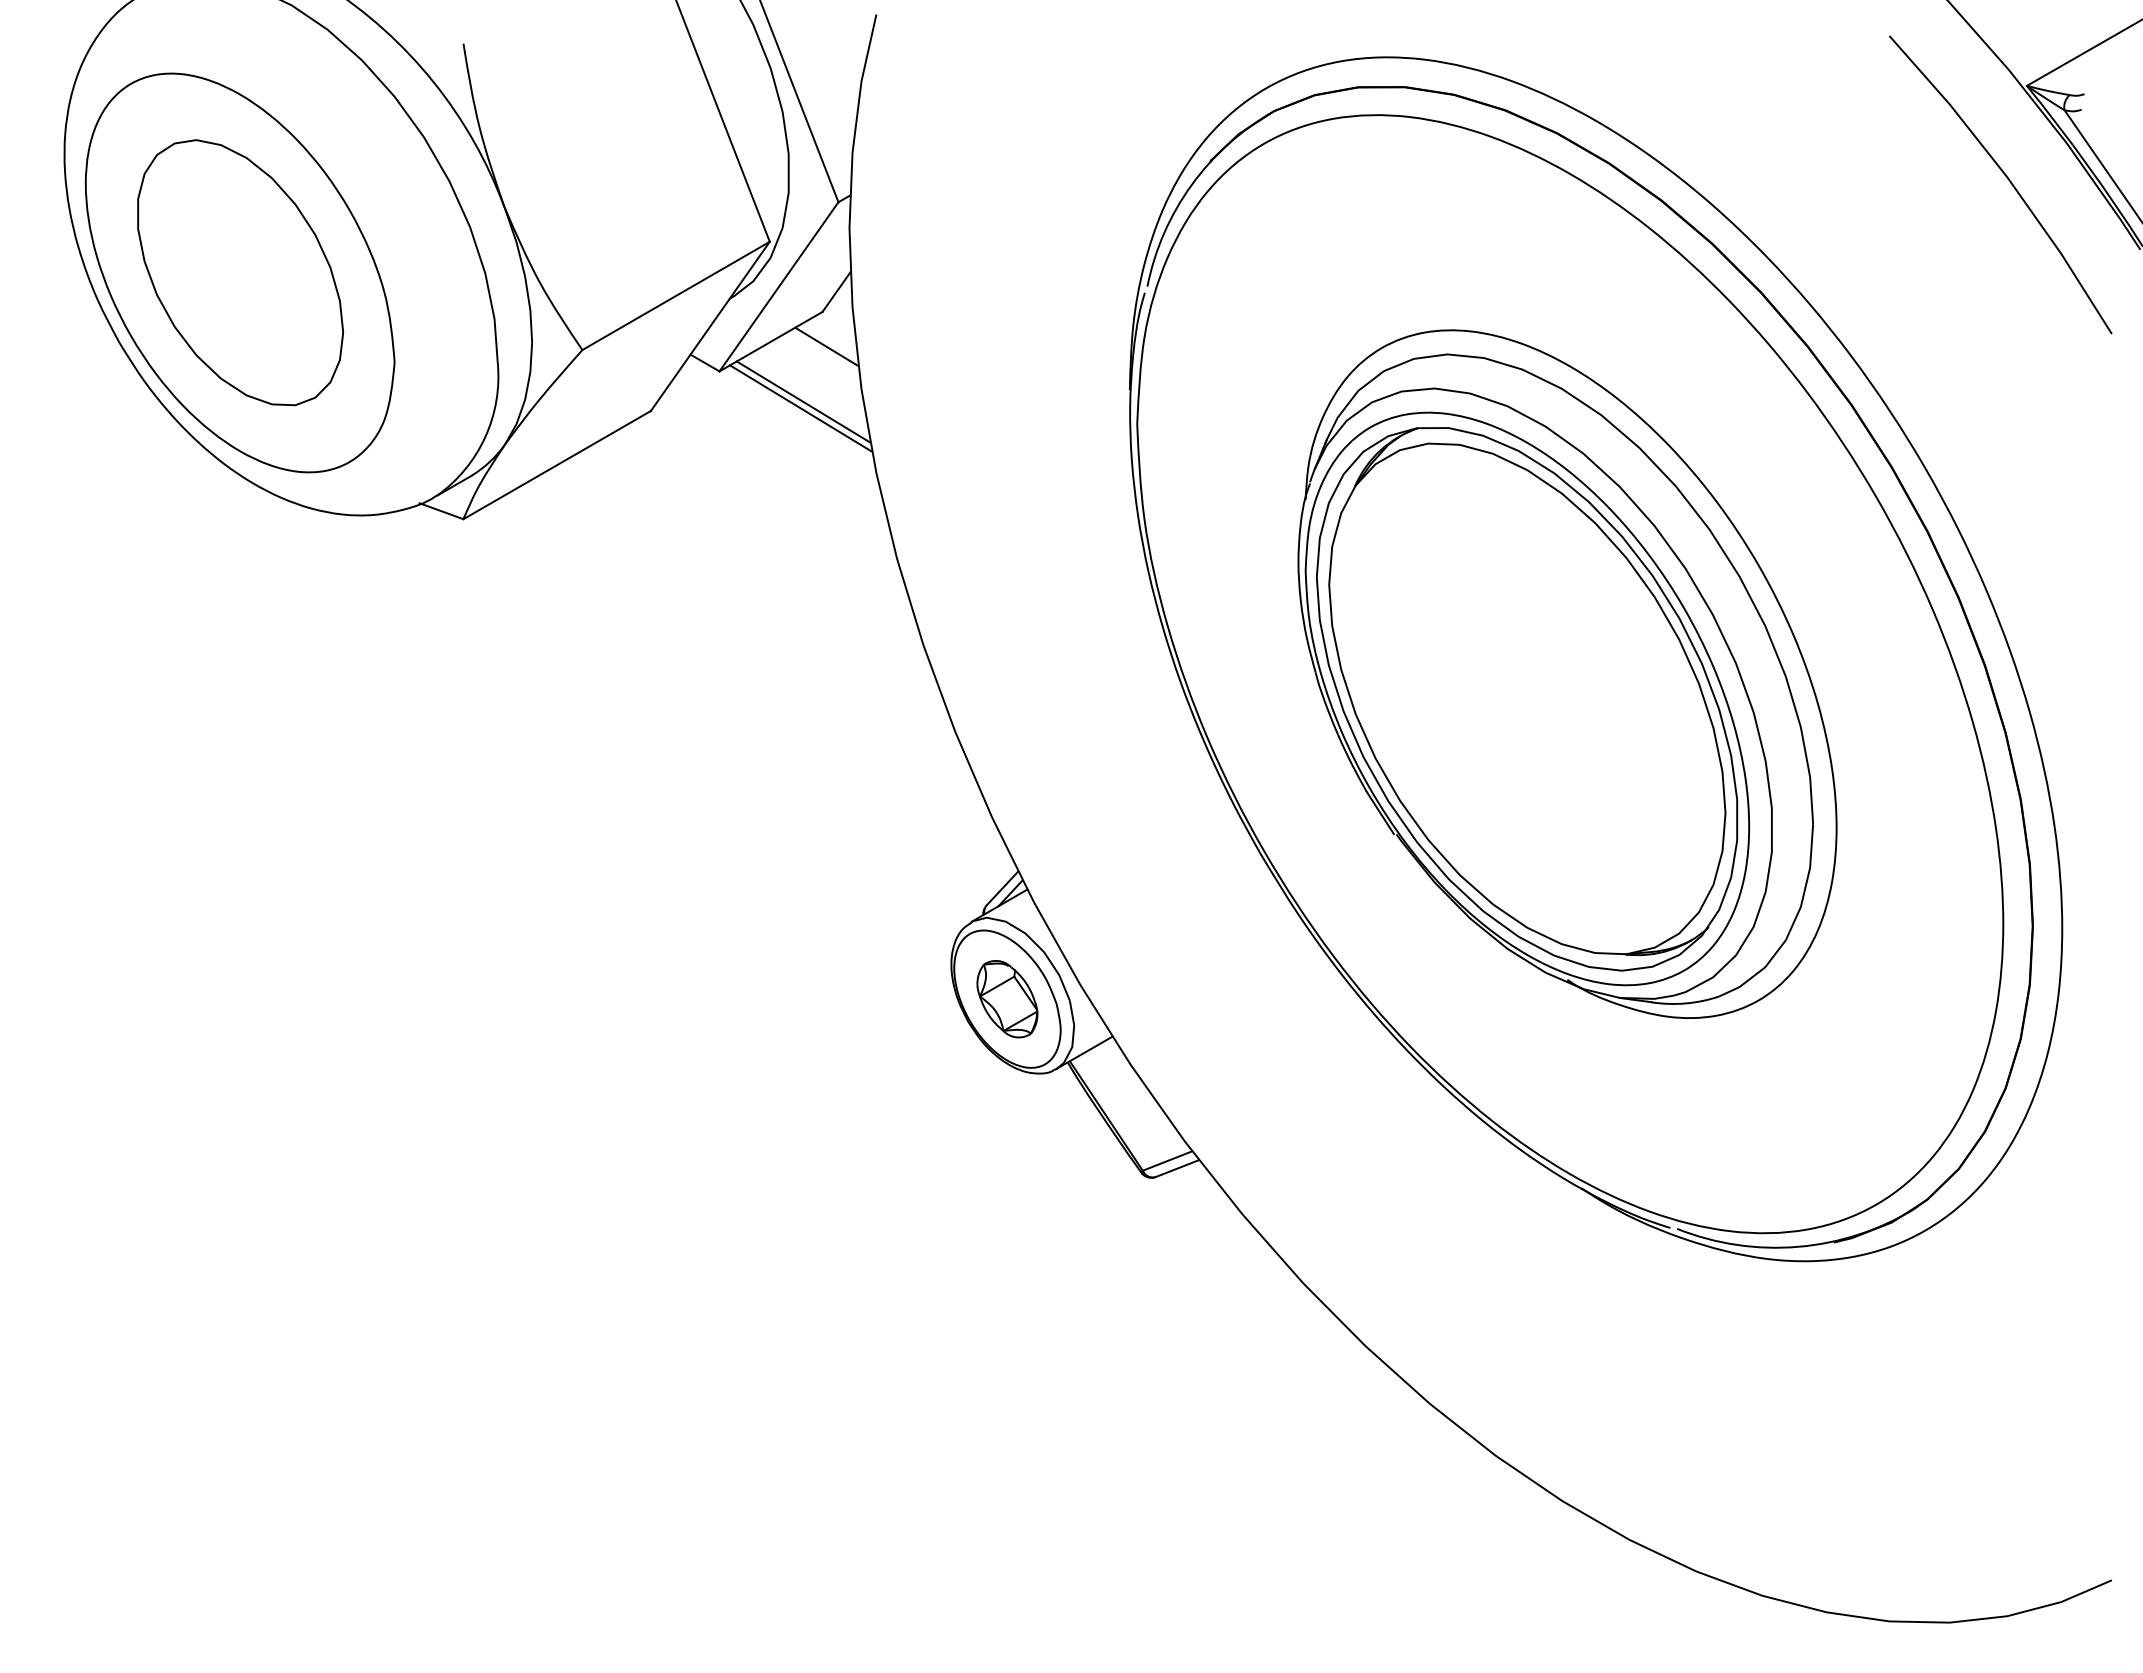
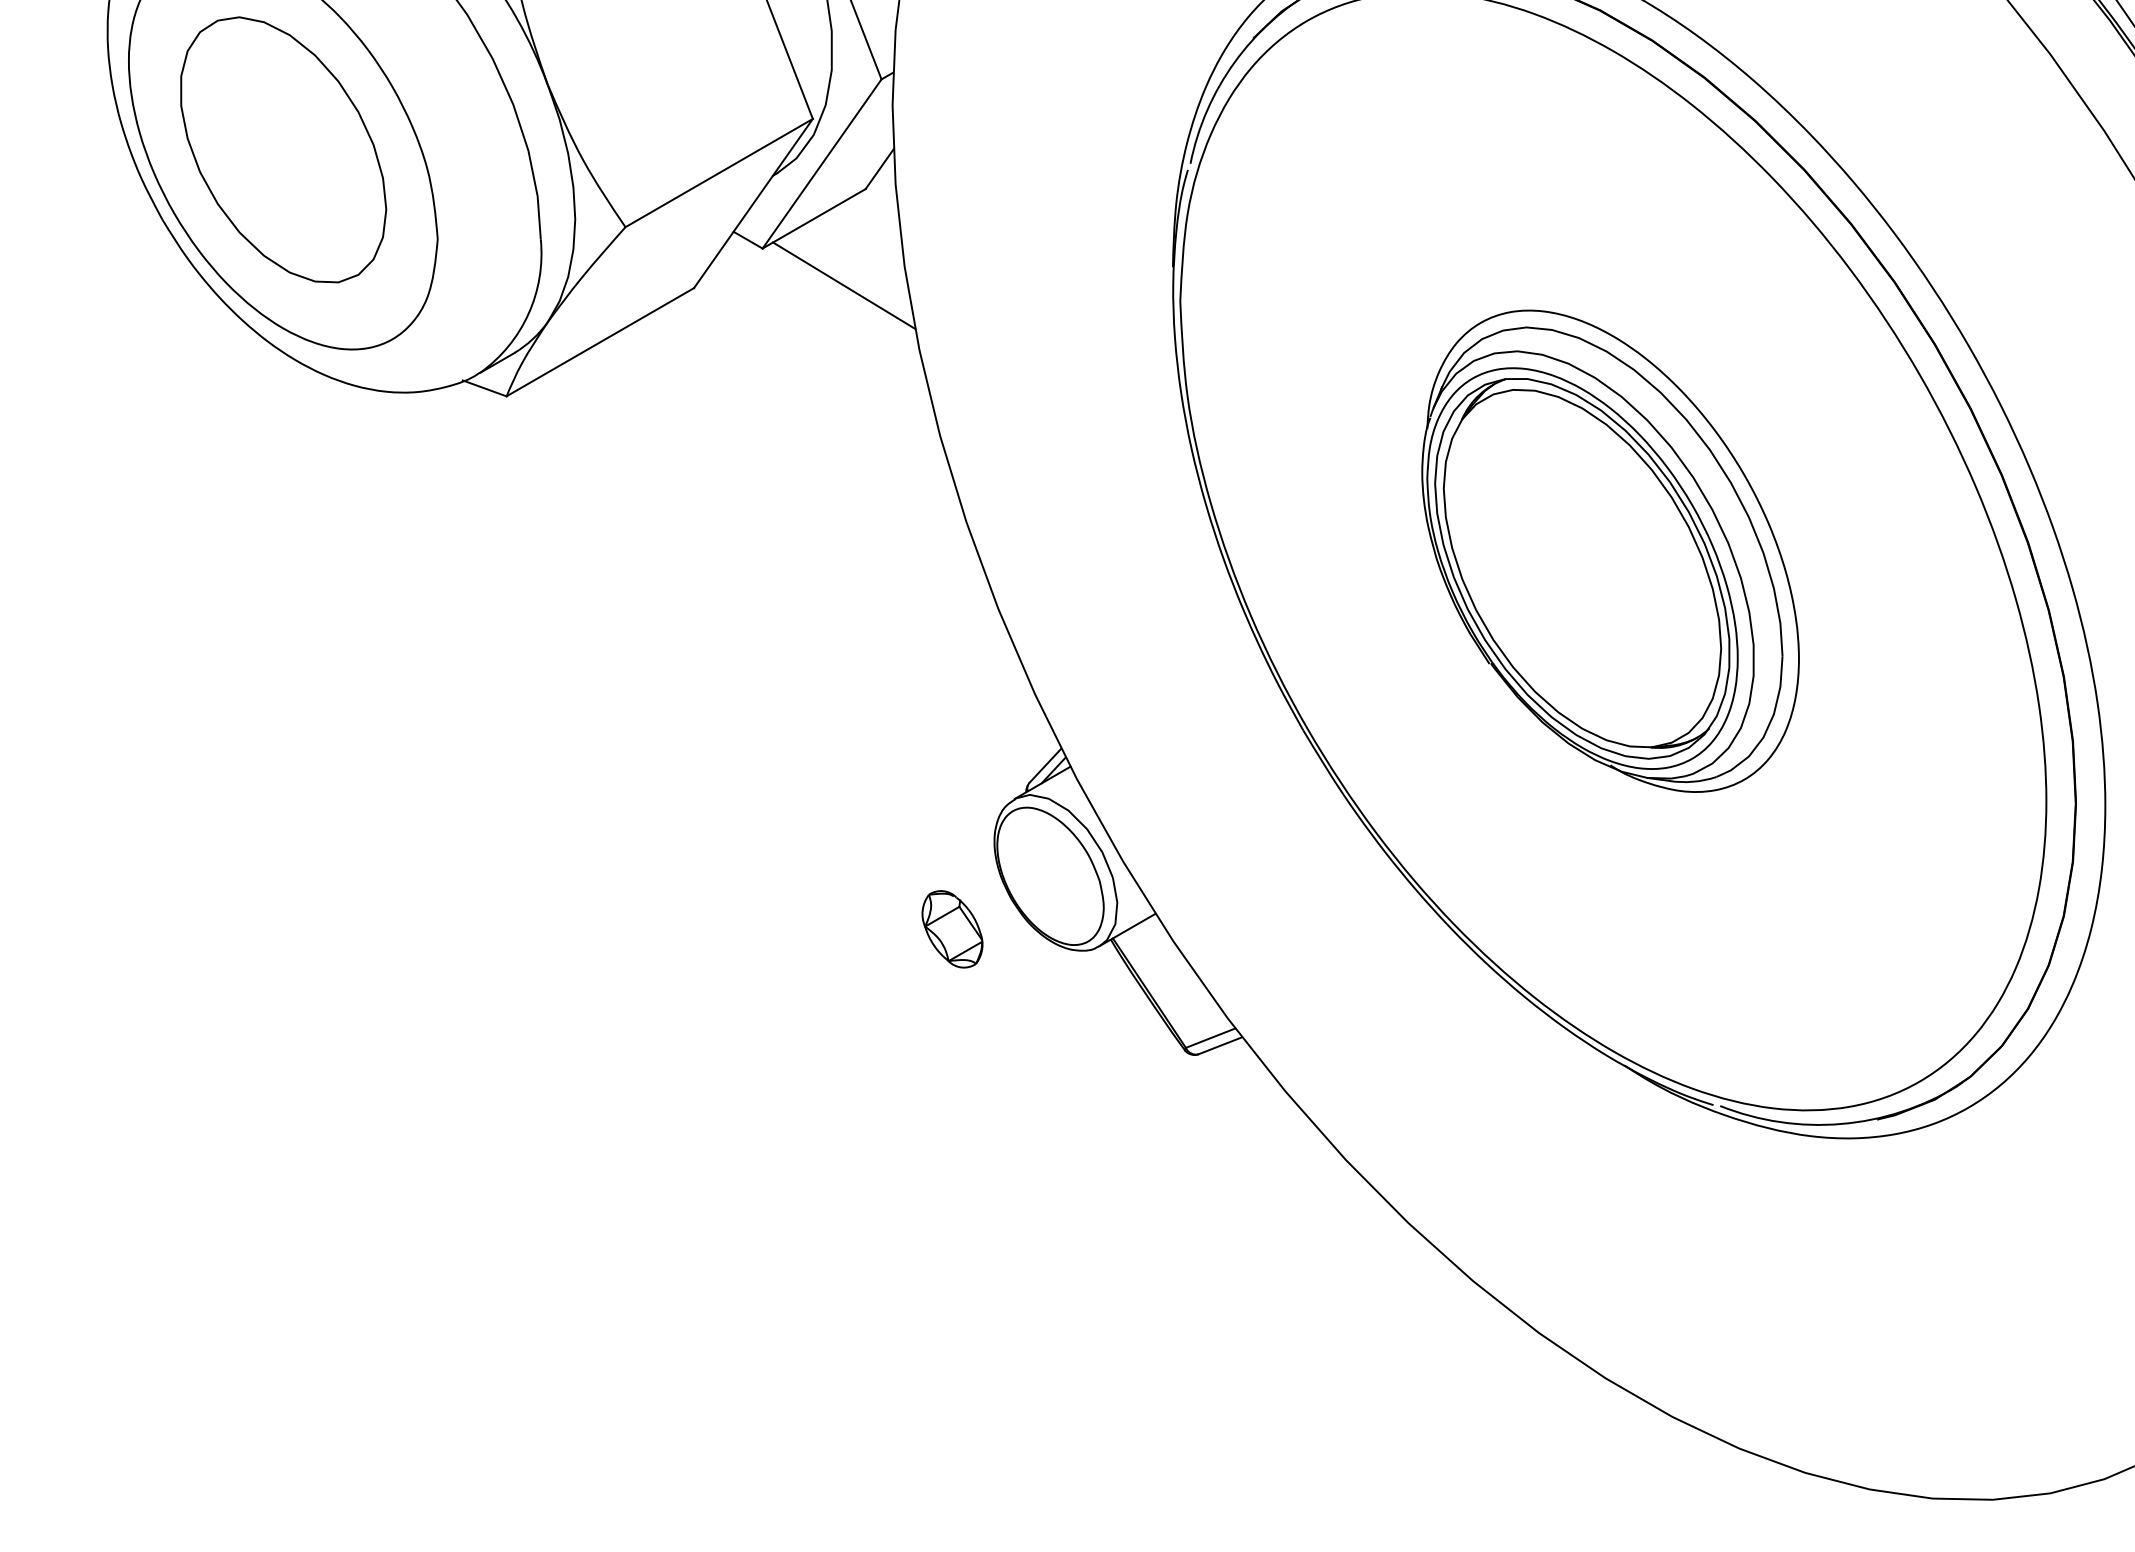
line: (826, 346) -> (869, 223), removed
line: (803, 401) -> (846, 278), removed
part: (1567, 673) -> (1610, 550), size x0.7
part: (1007, 999) -> (952, 929), moved

